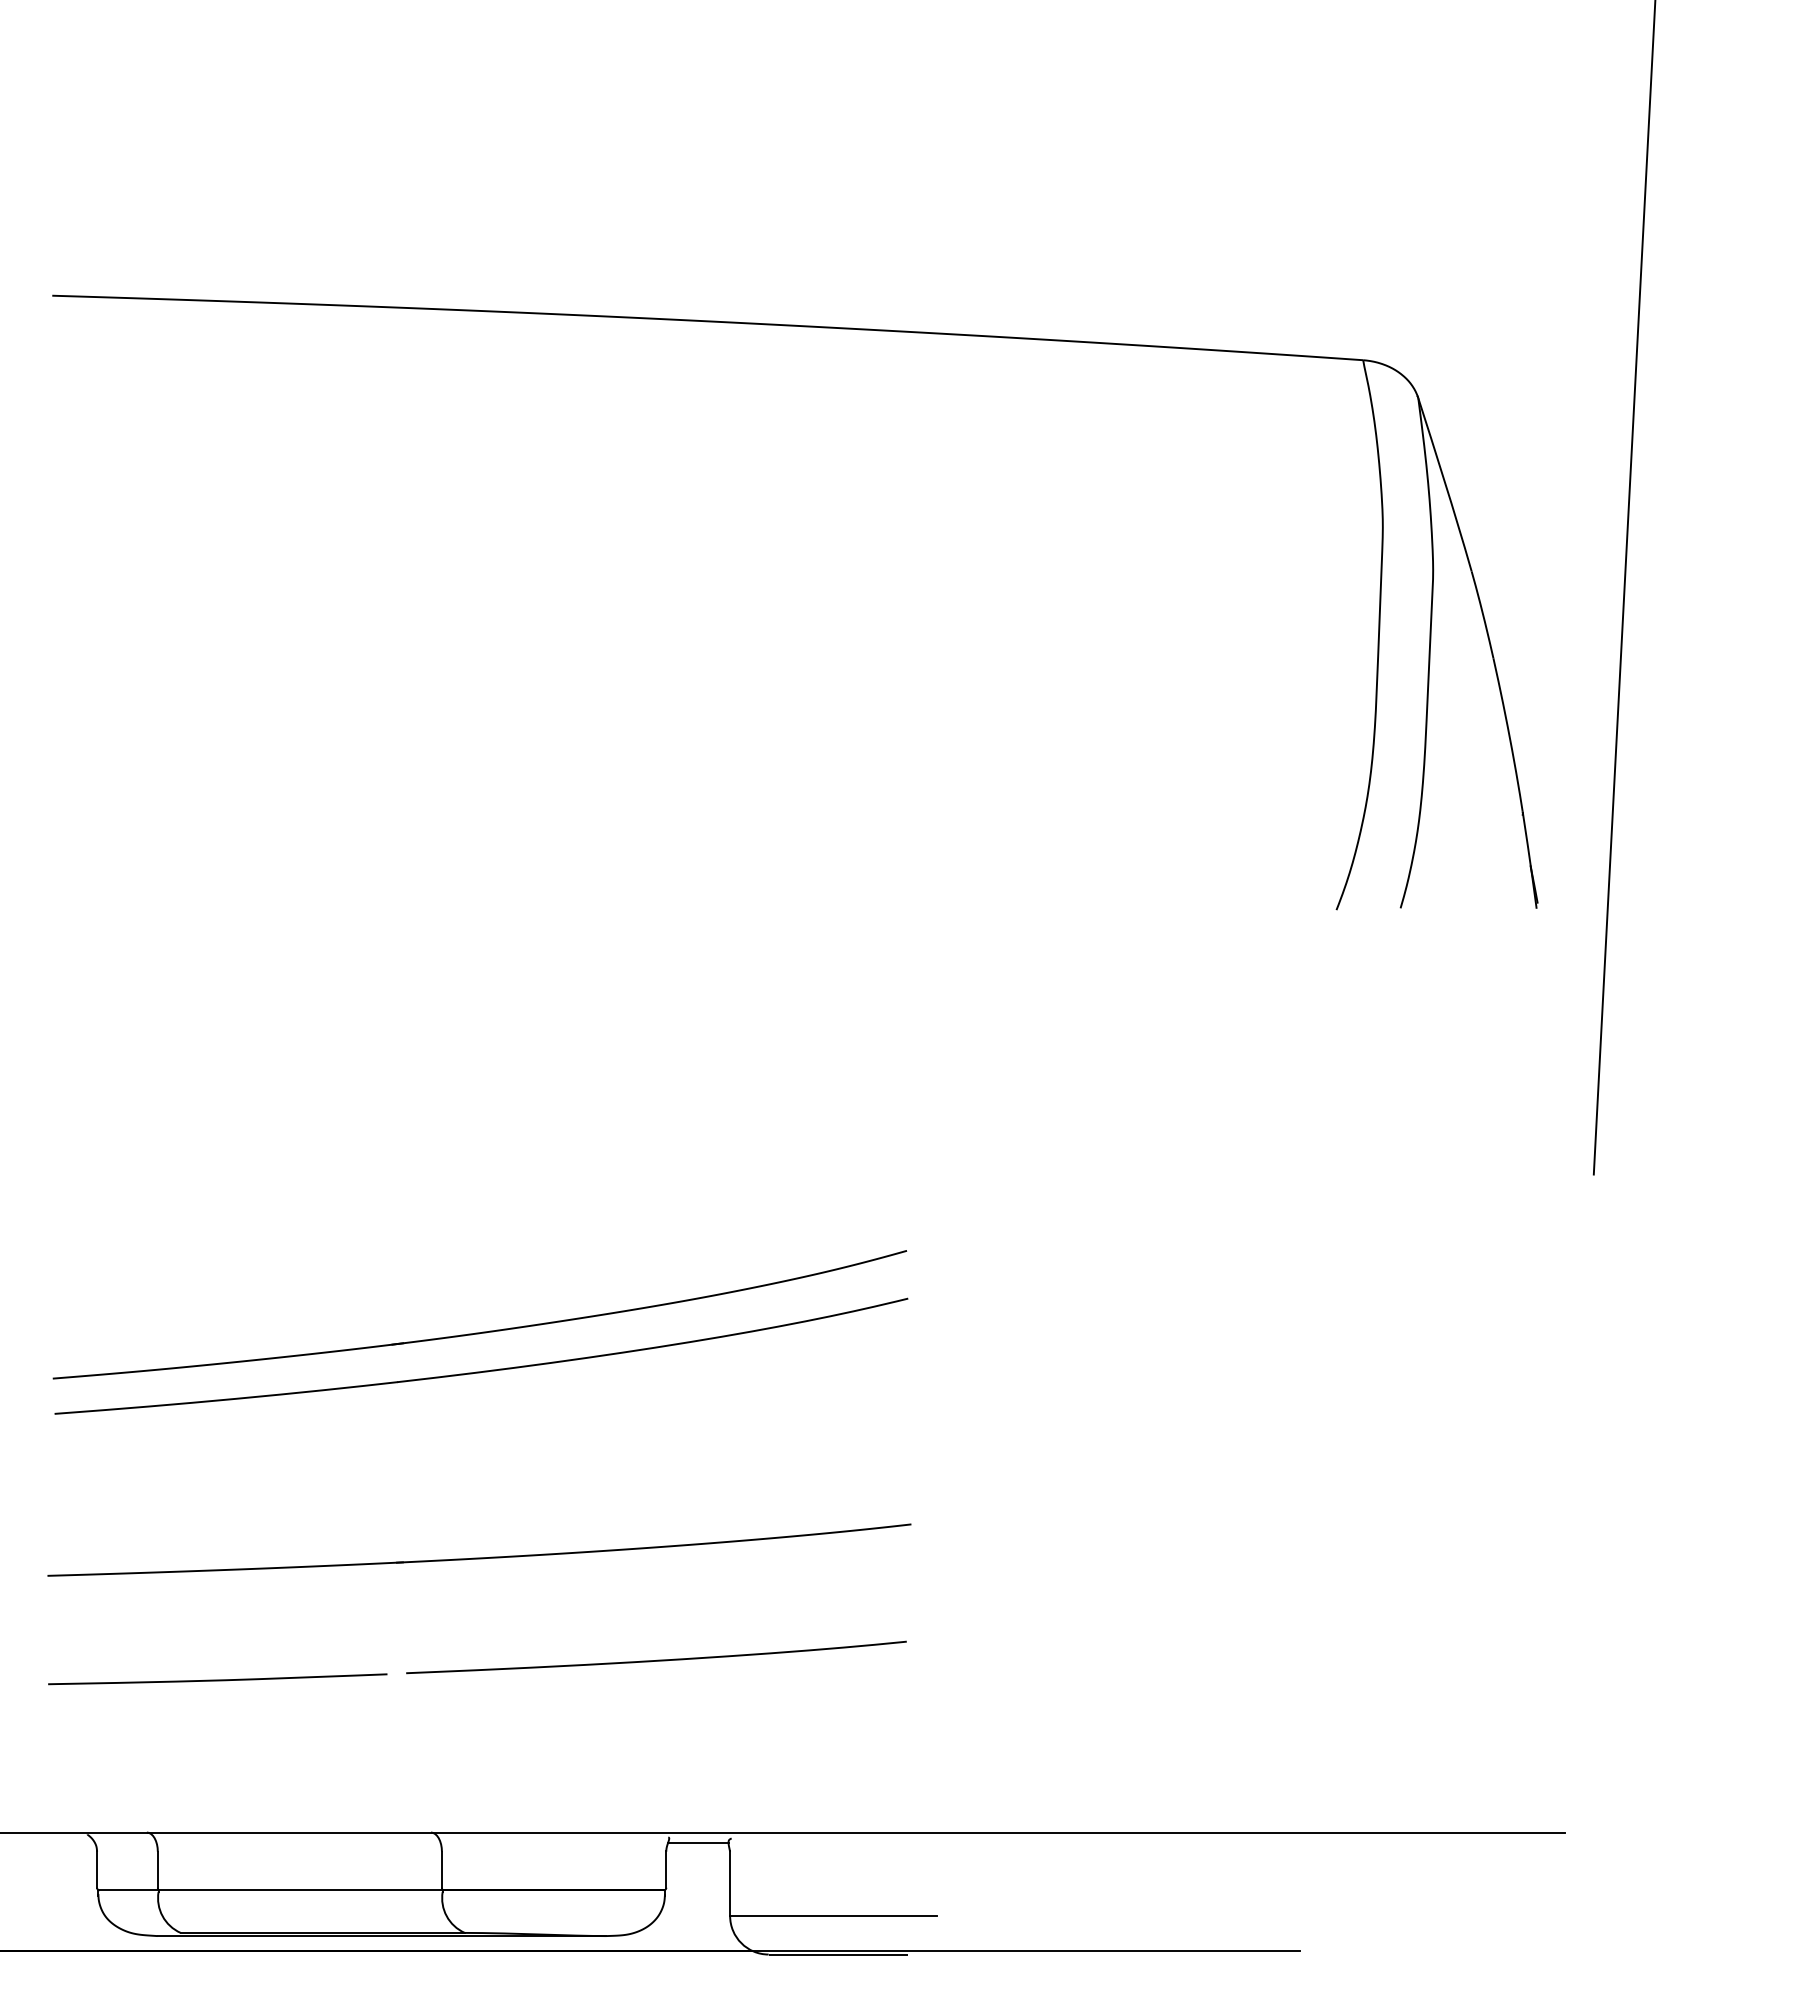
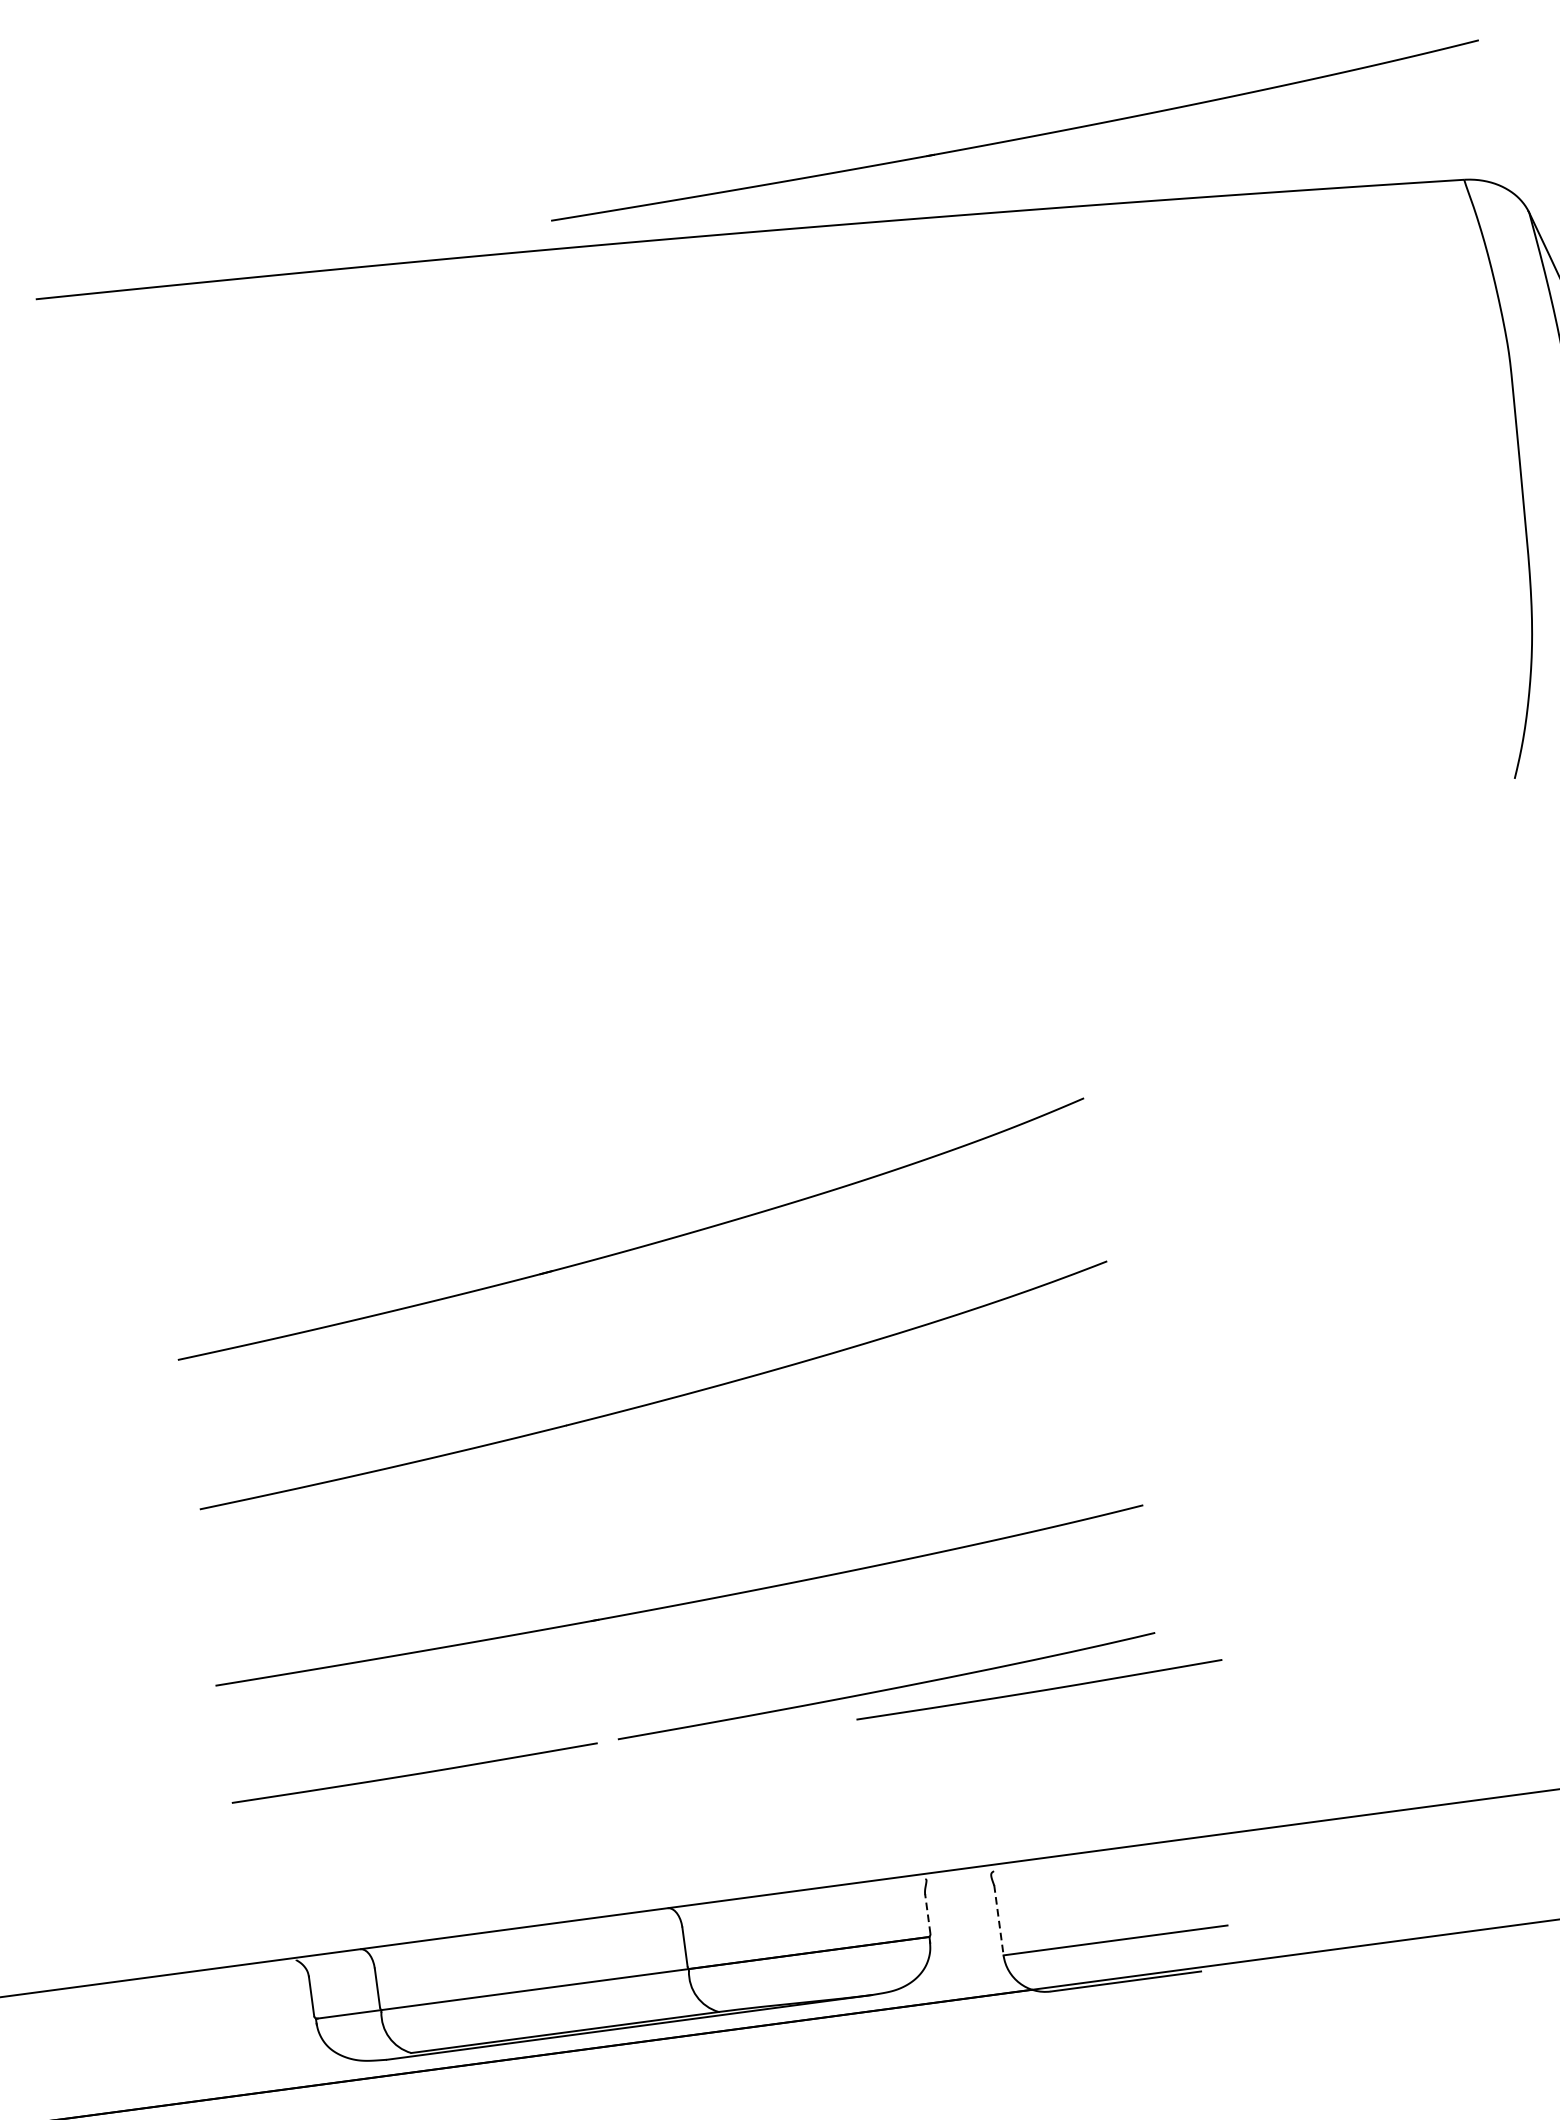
part: (961, 268) -> (1016, 138), added
part: (482, 1331) -> (636, 1246), moved
curve: (794, 1679) -> (1039, 1690), added
line: (698, 1843) -> (958, 1881), removed
line: (666, 1868) -> (927, 1913), solid -> dashed
line: (730, 1884) -> (999, 1921), solid -> dashed

